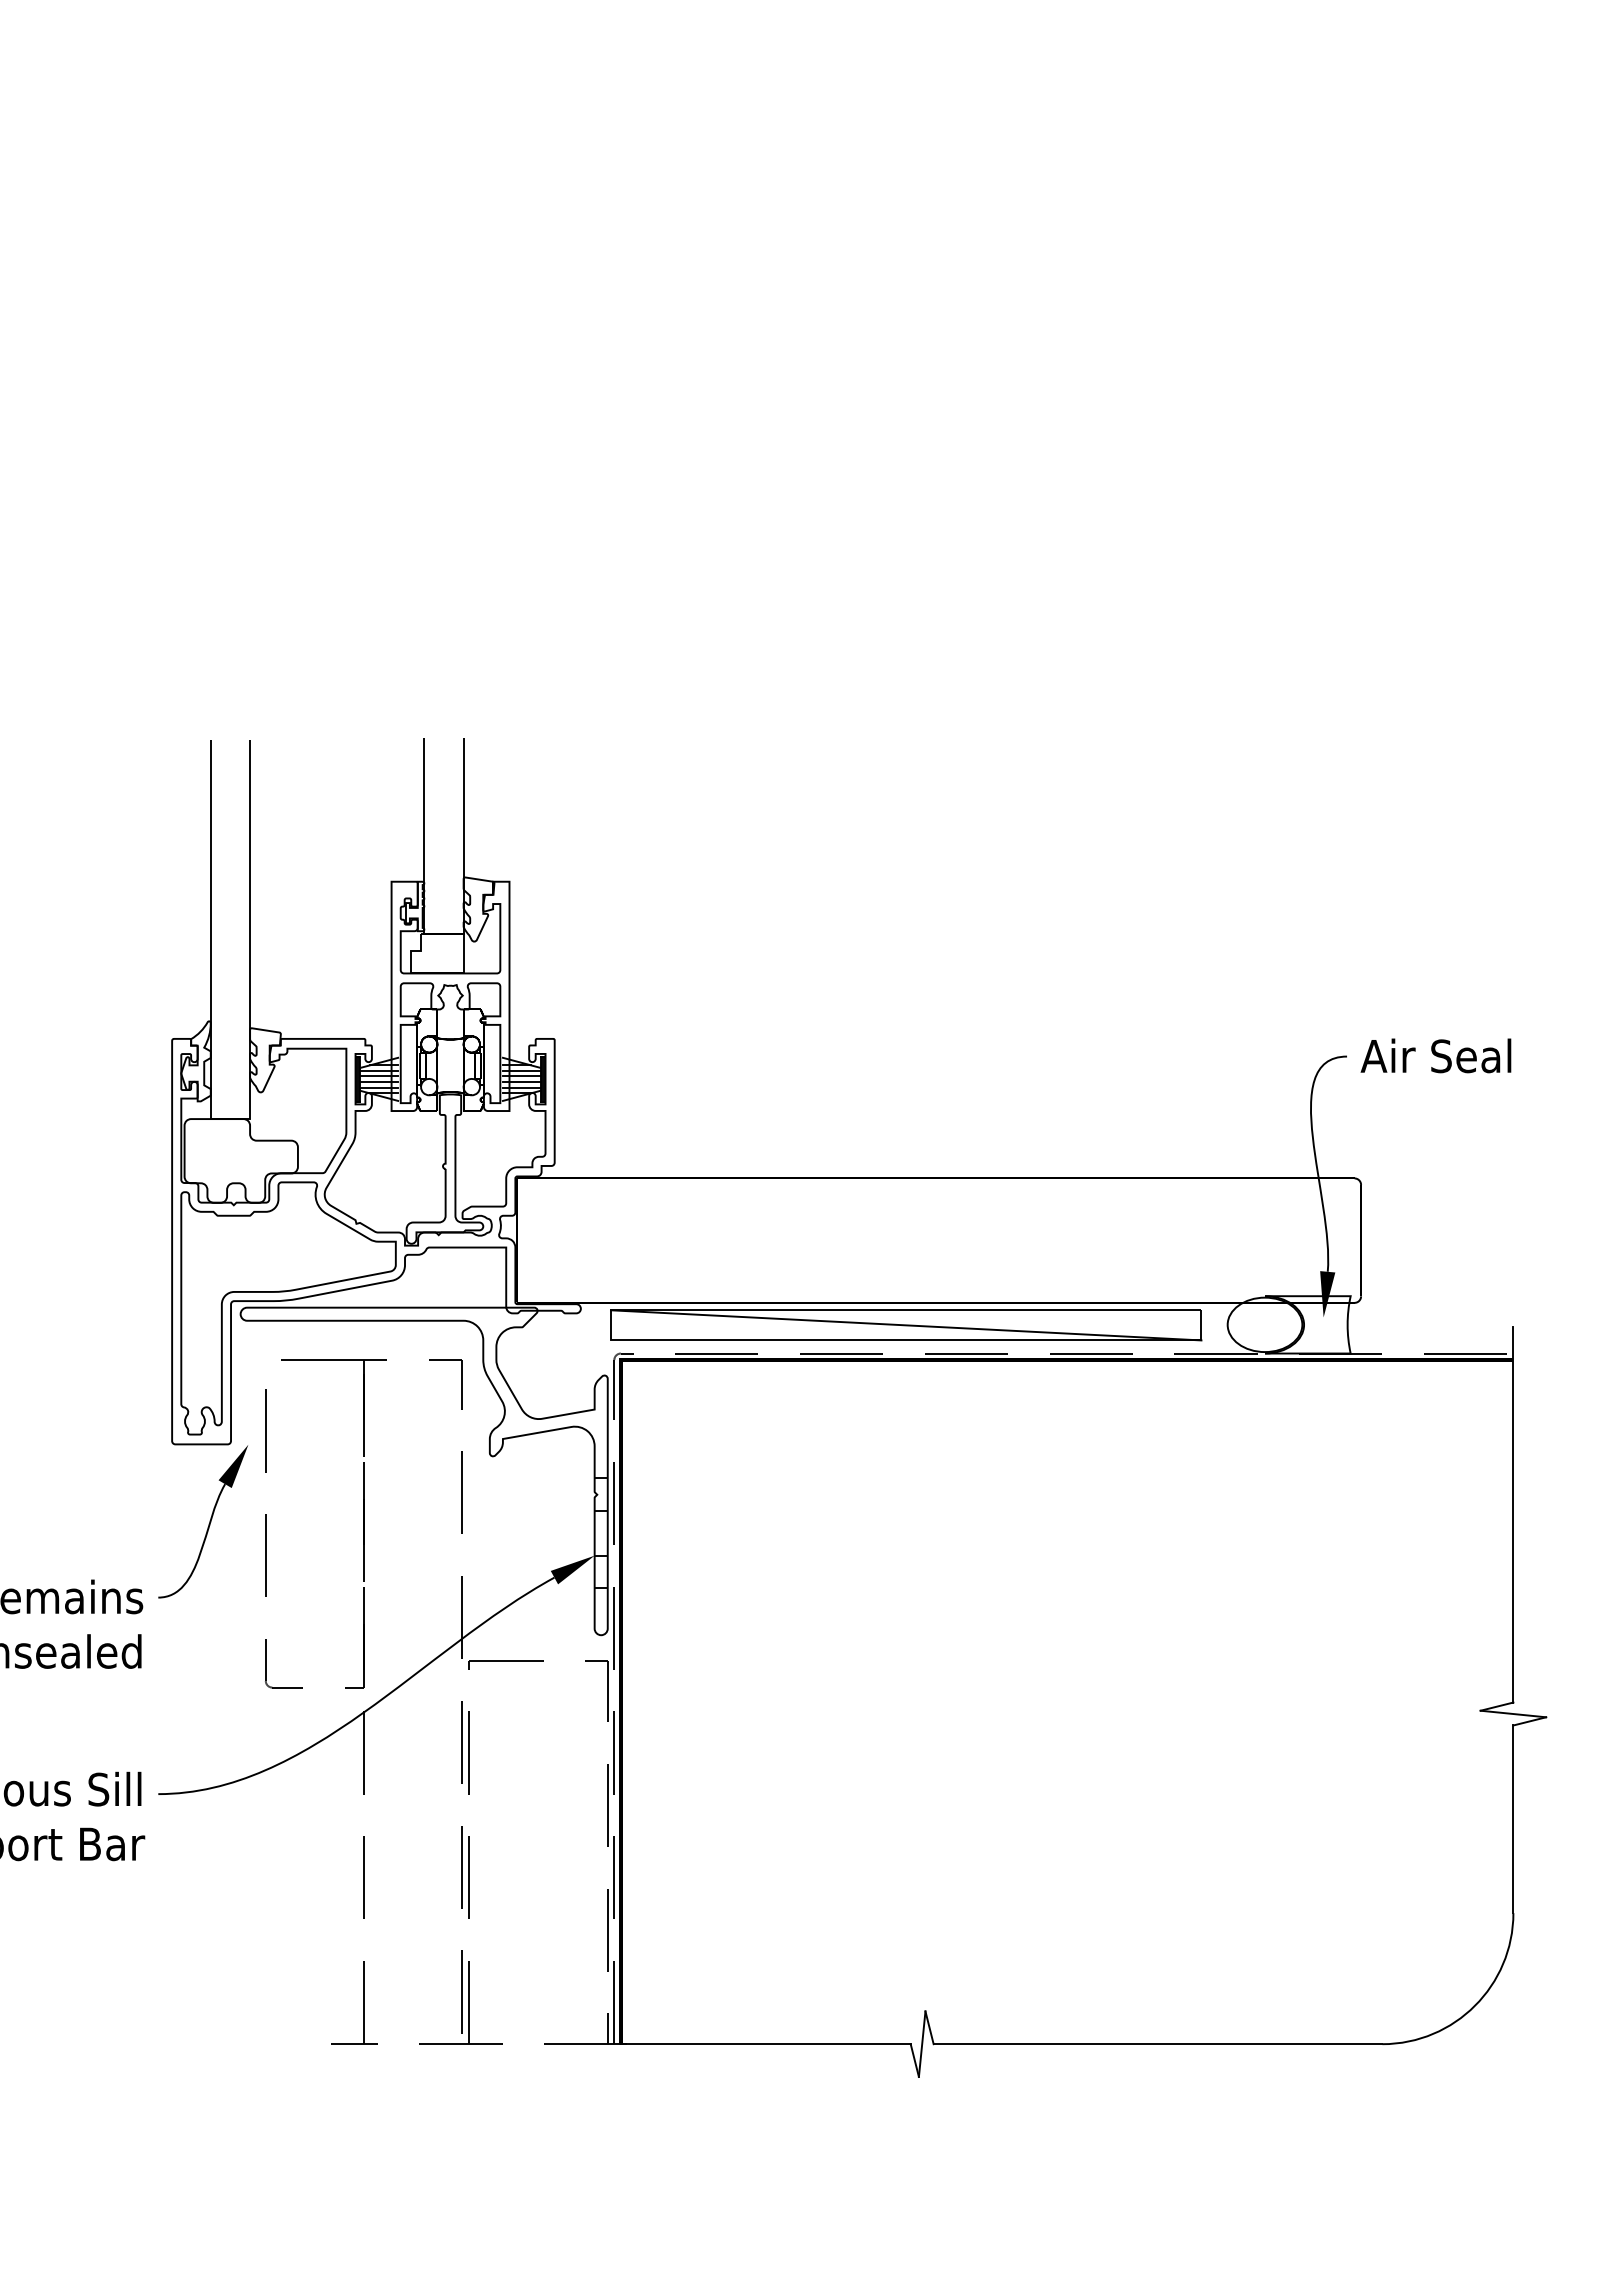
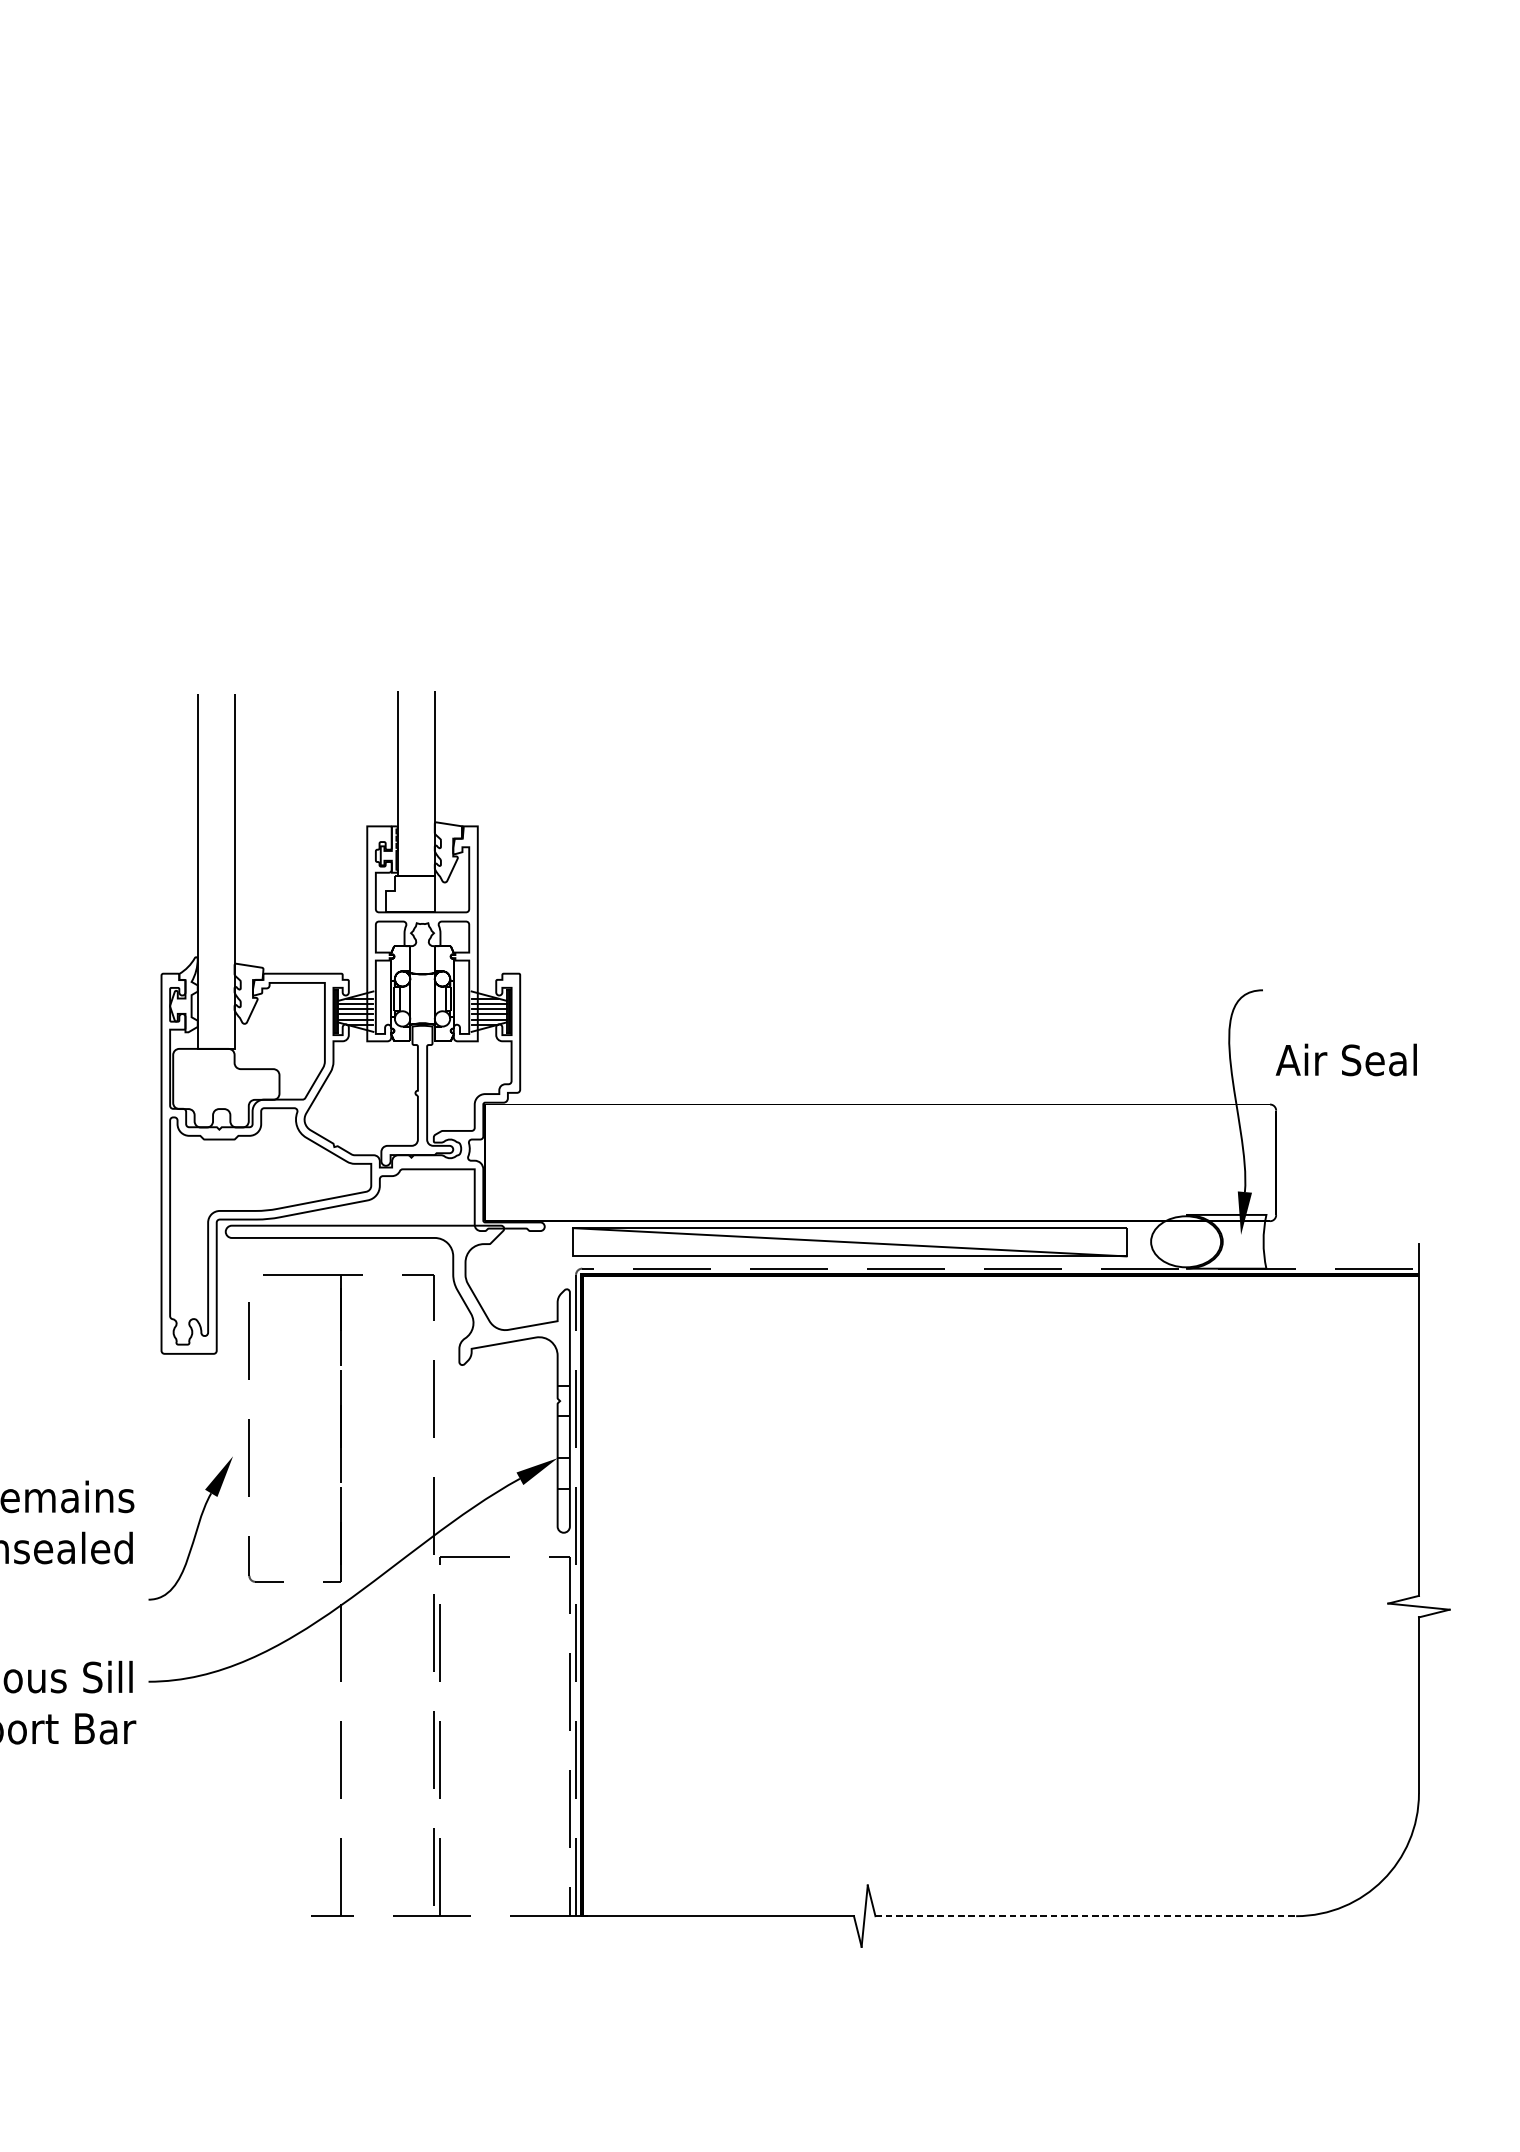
text: (1435, 1055) -> (1345, 1059), moved
part: (208, 1524) -> (195, 1531), moved
line: (1158, 2044) -> (1086, 1916), solid -> dashed

